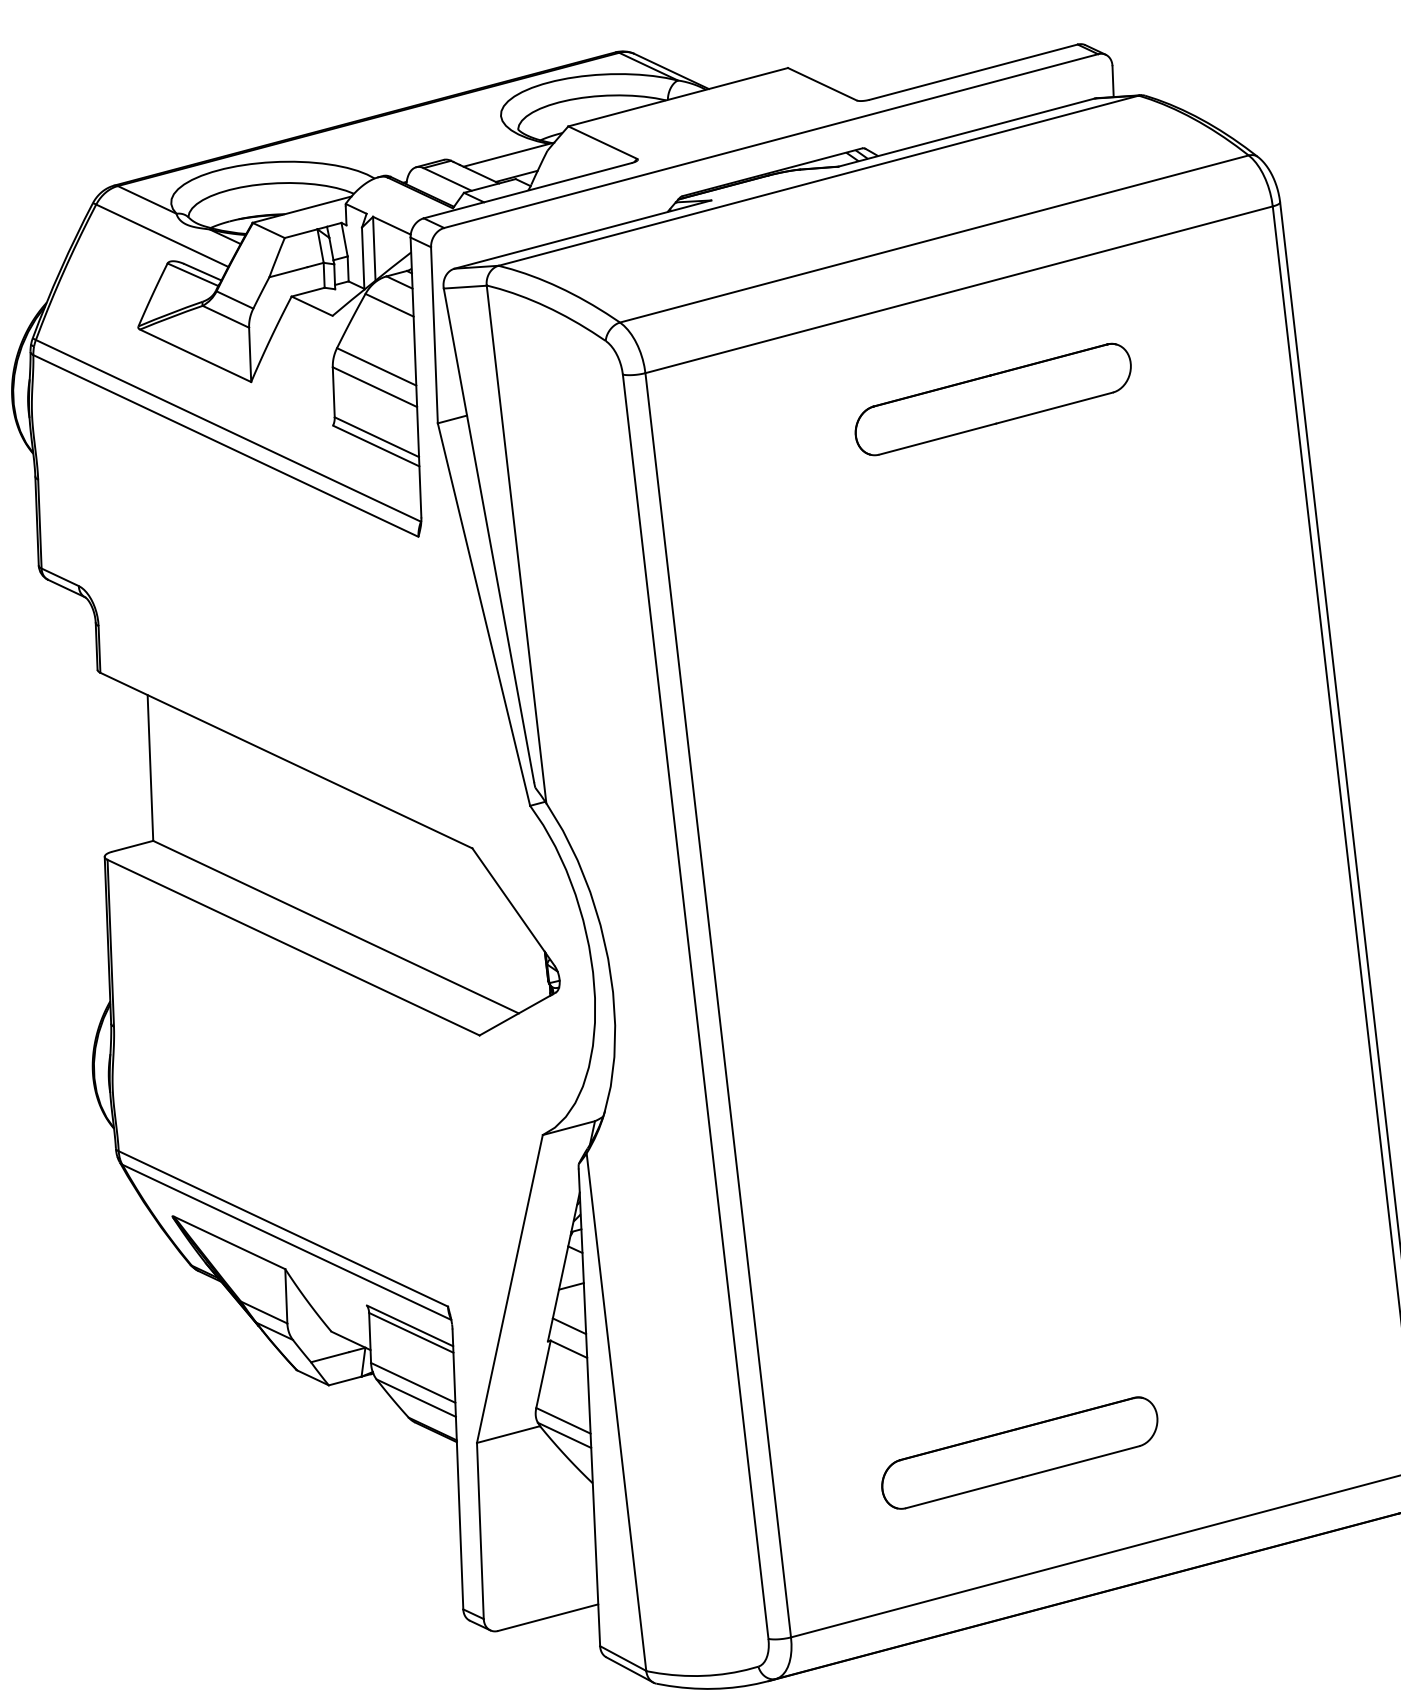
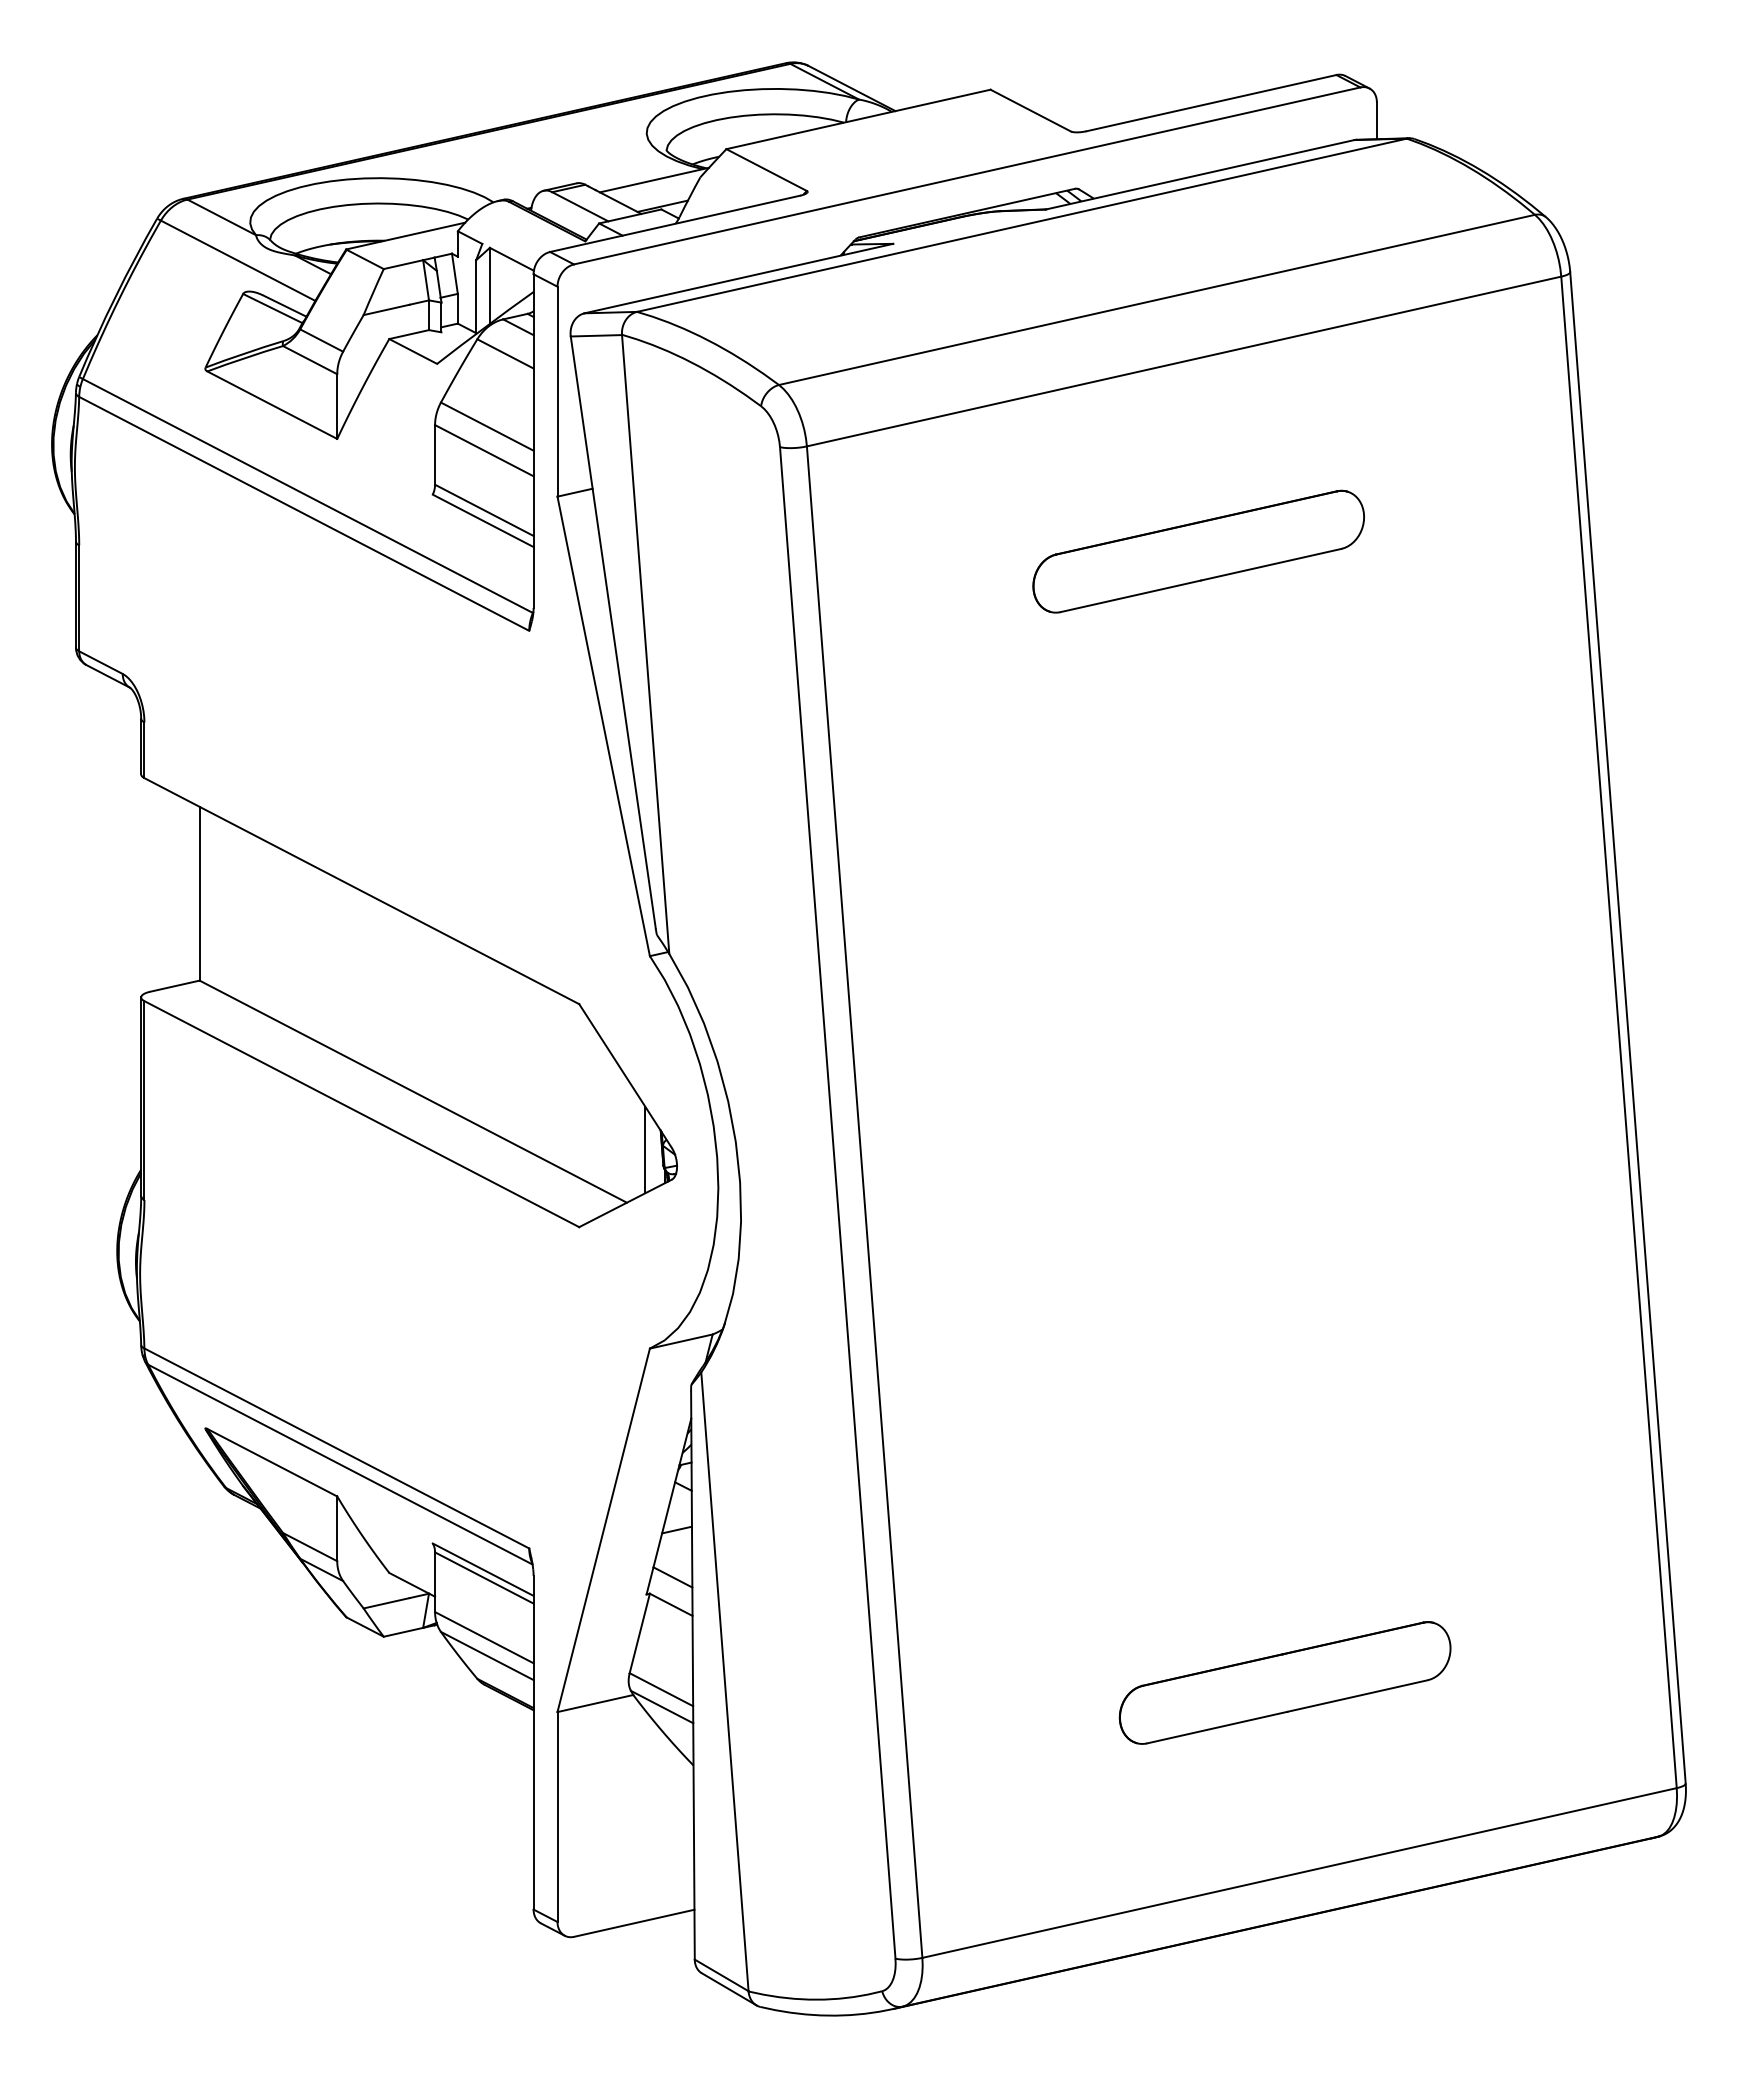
part: (993, 399) -> (1198, 551), moved
line: (532, 968) -> (645, 1149), added
part: (1019, 1452) -> (1284, 1682), moved

